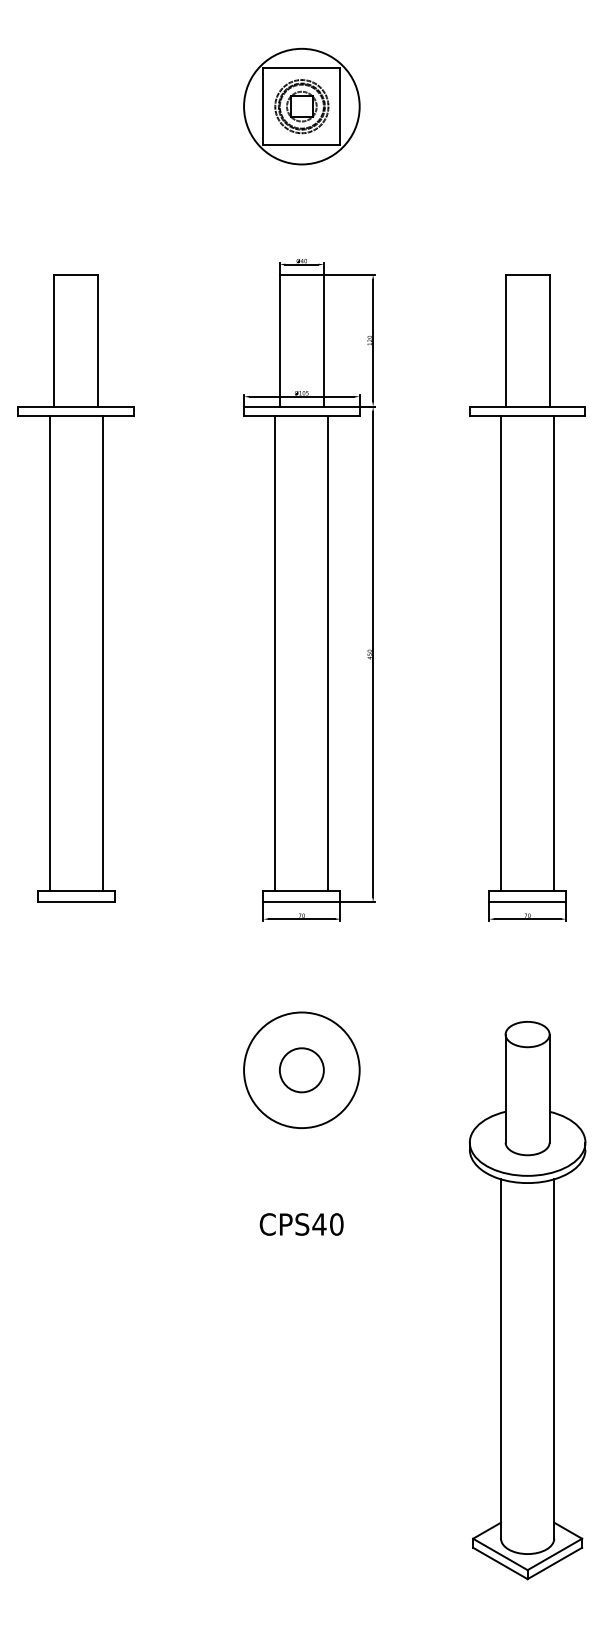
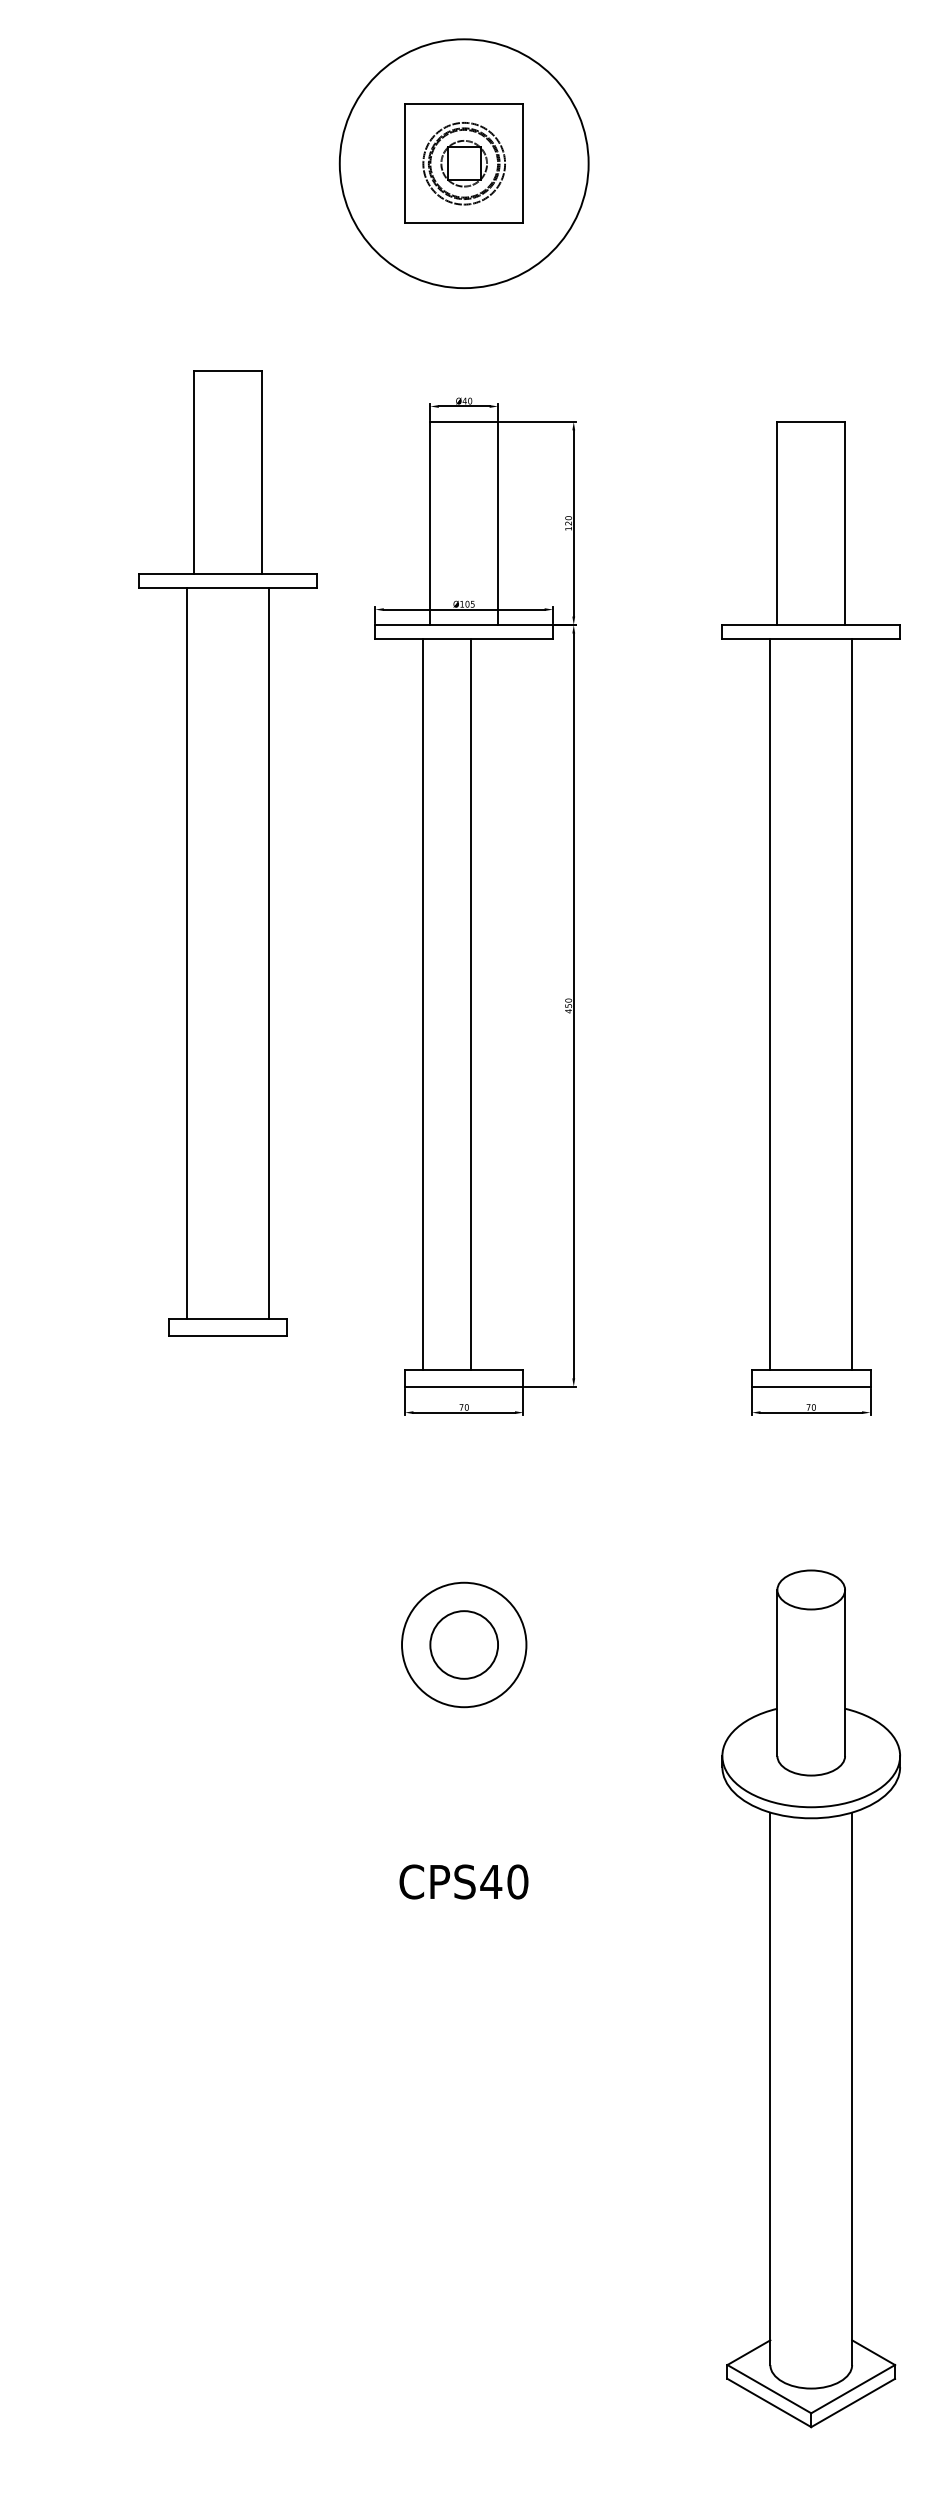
circle: (301, 106) -> (463, 163), size x1.4
part: (75, 588) -> (226, 853), moved
line: (328, 653) -> (471, 1004), moved
circle: (301, 1070) -> (463, 1645), size x0.7

